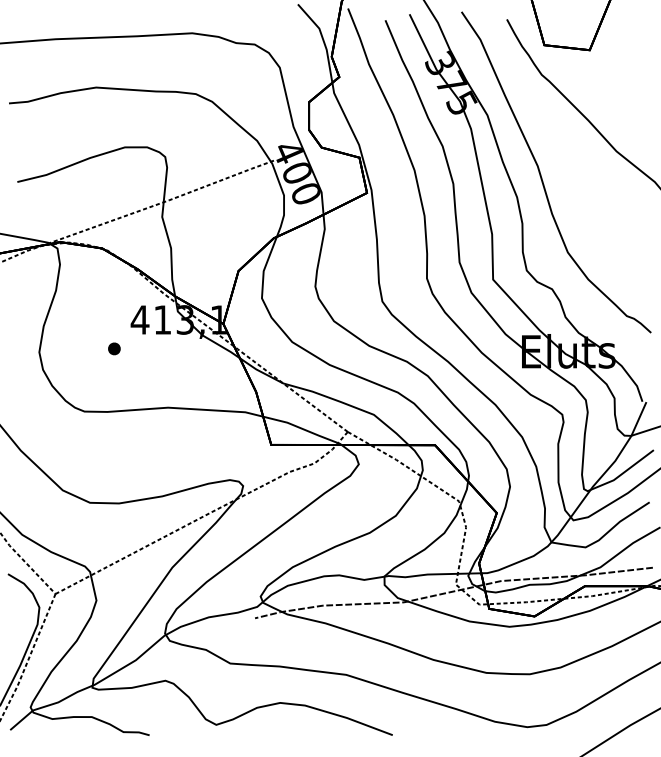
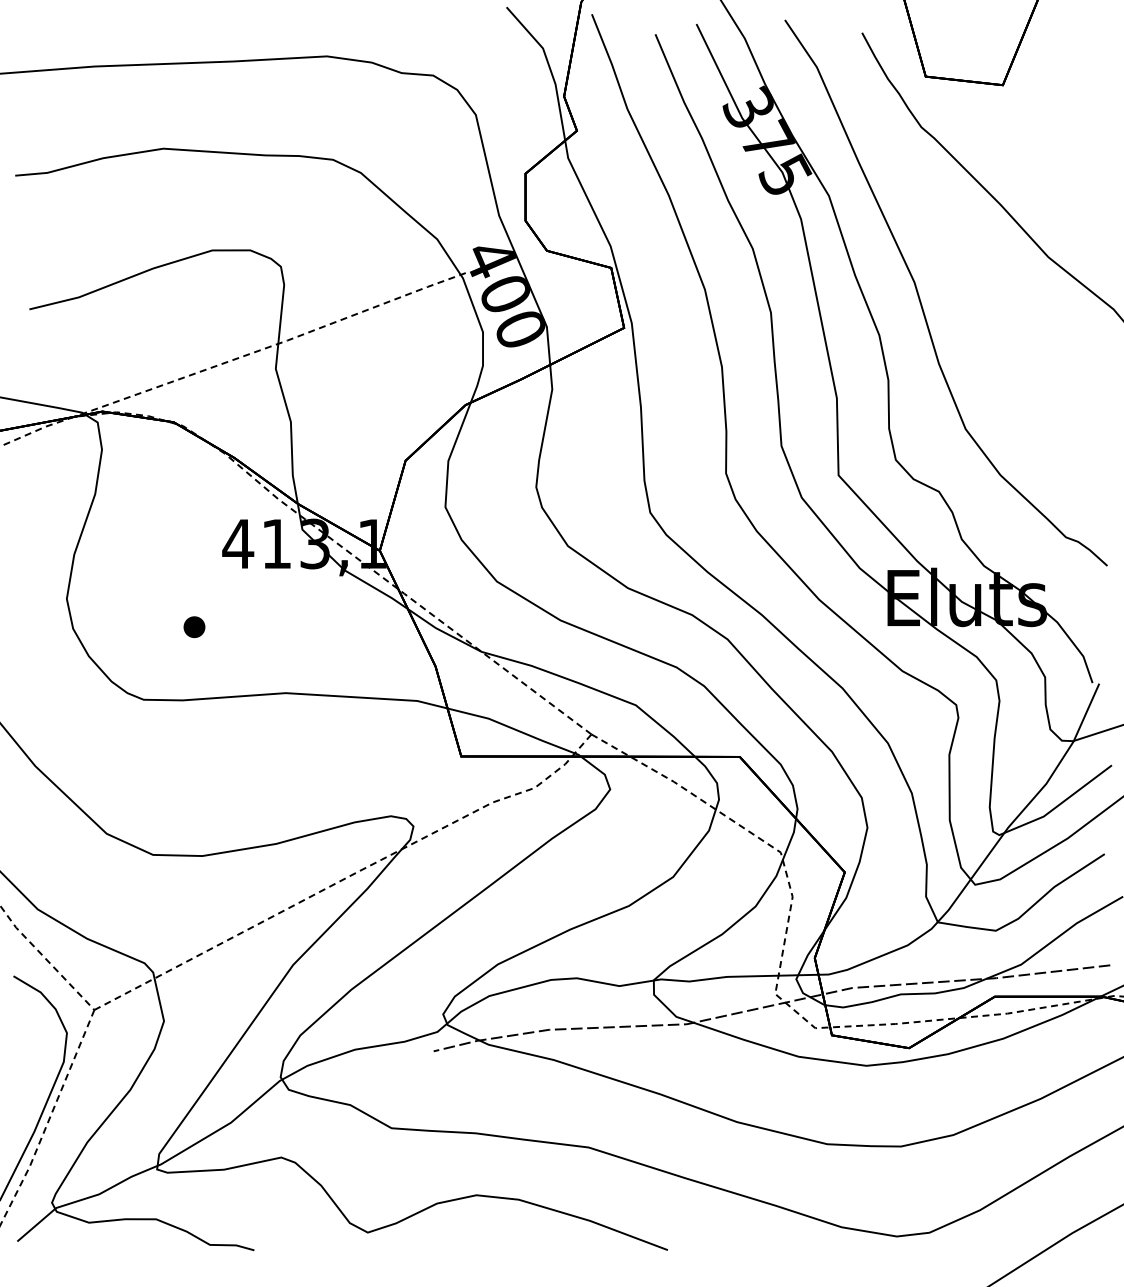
part: (114, 348) -> (194, 626), moved

